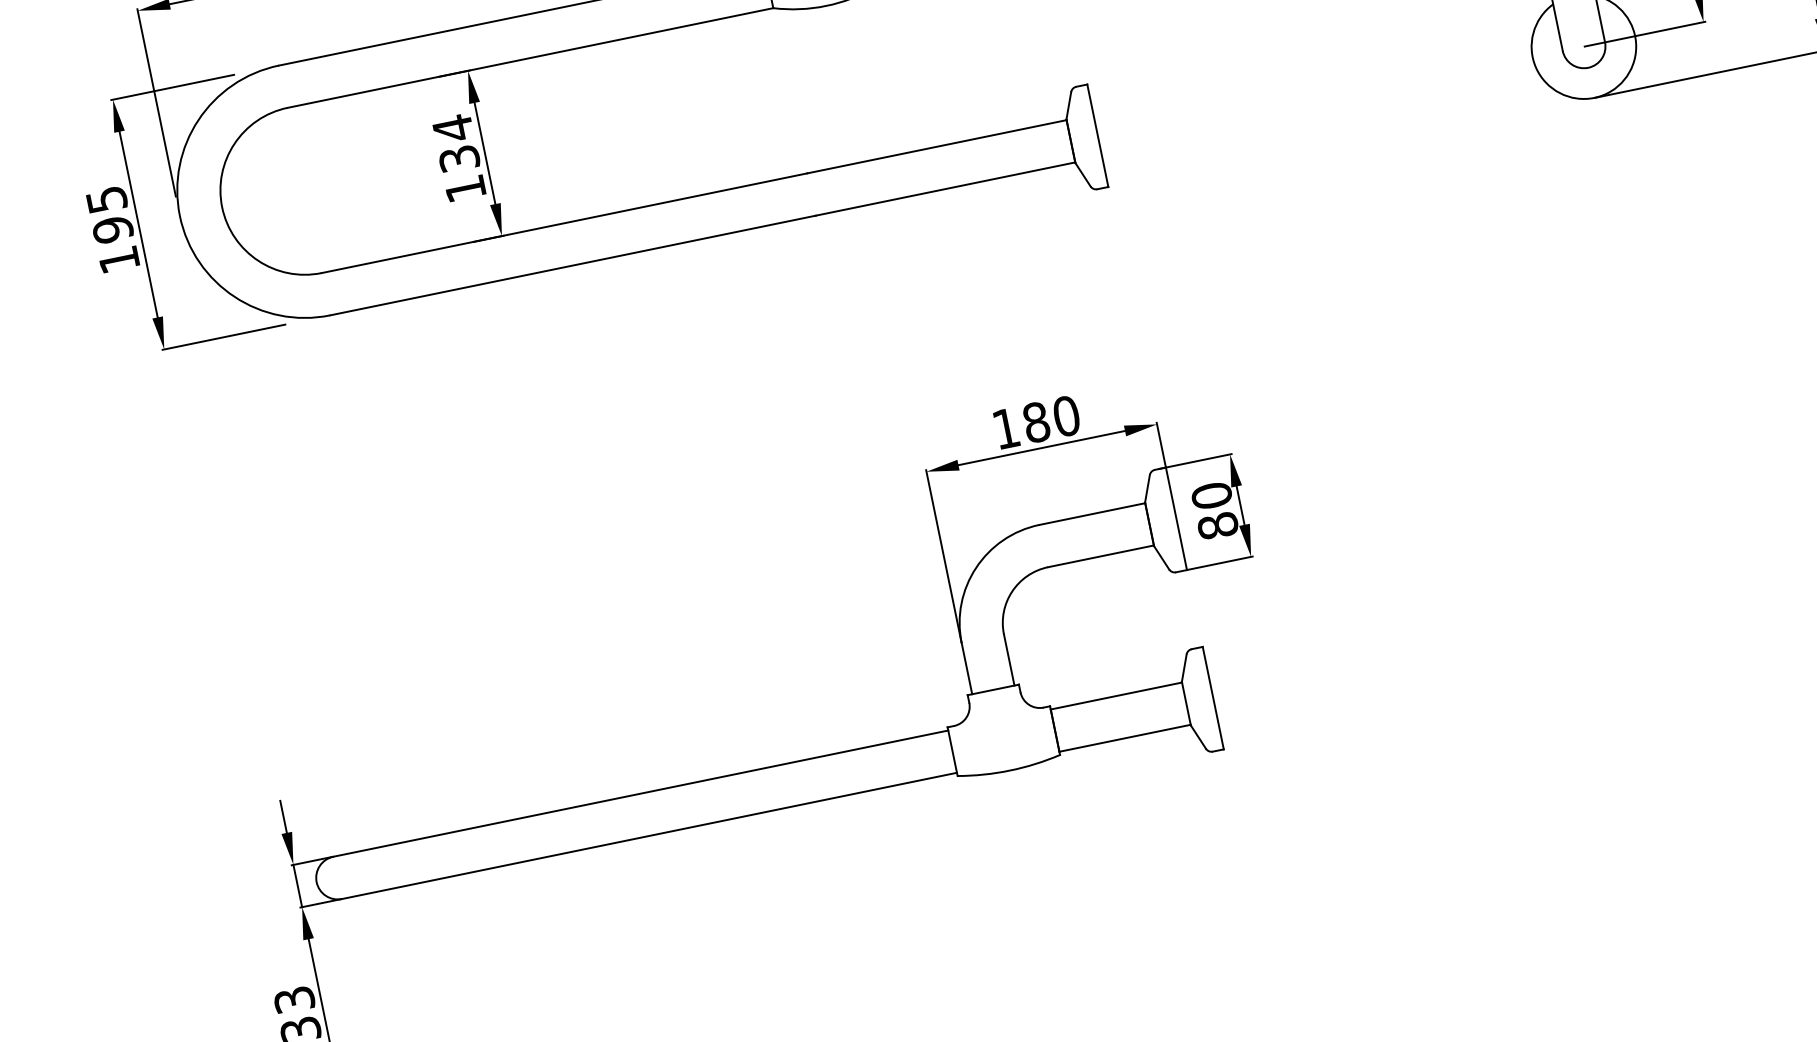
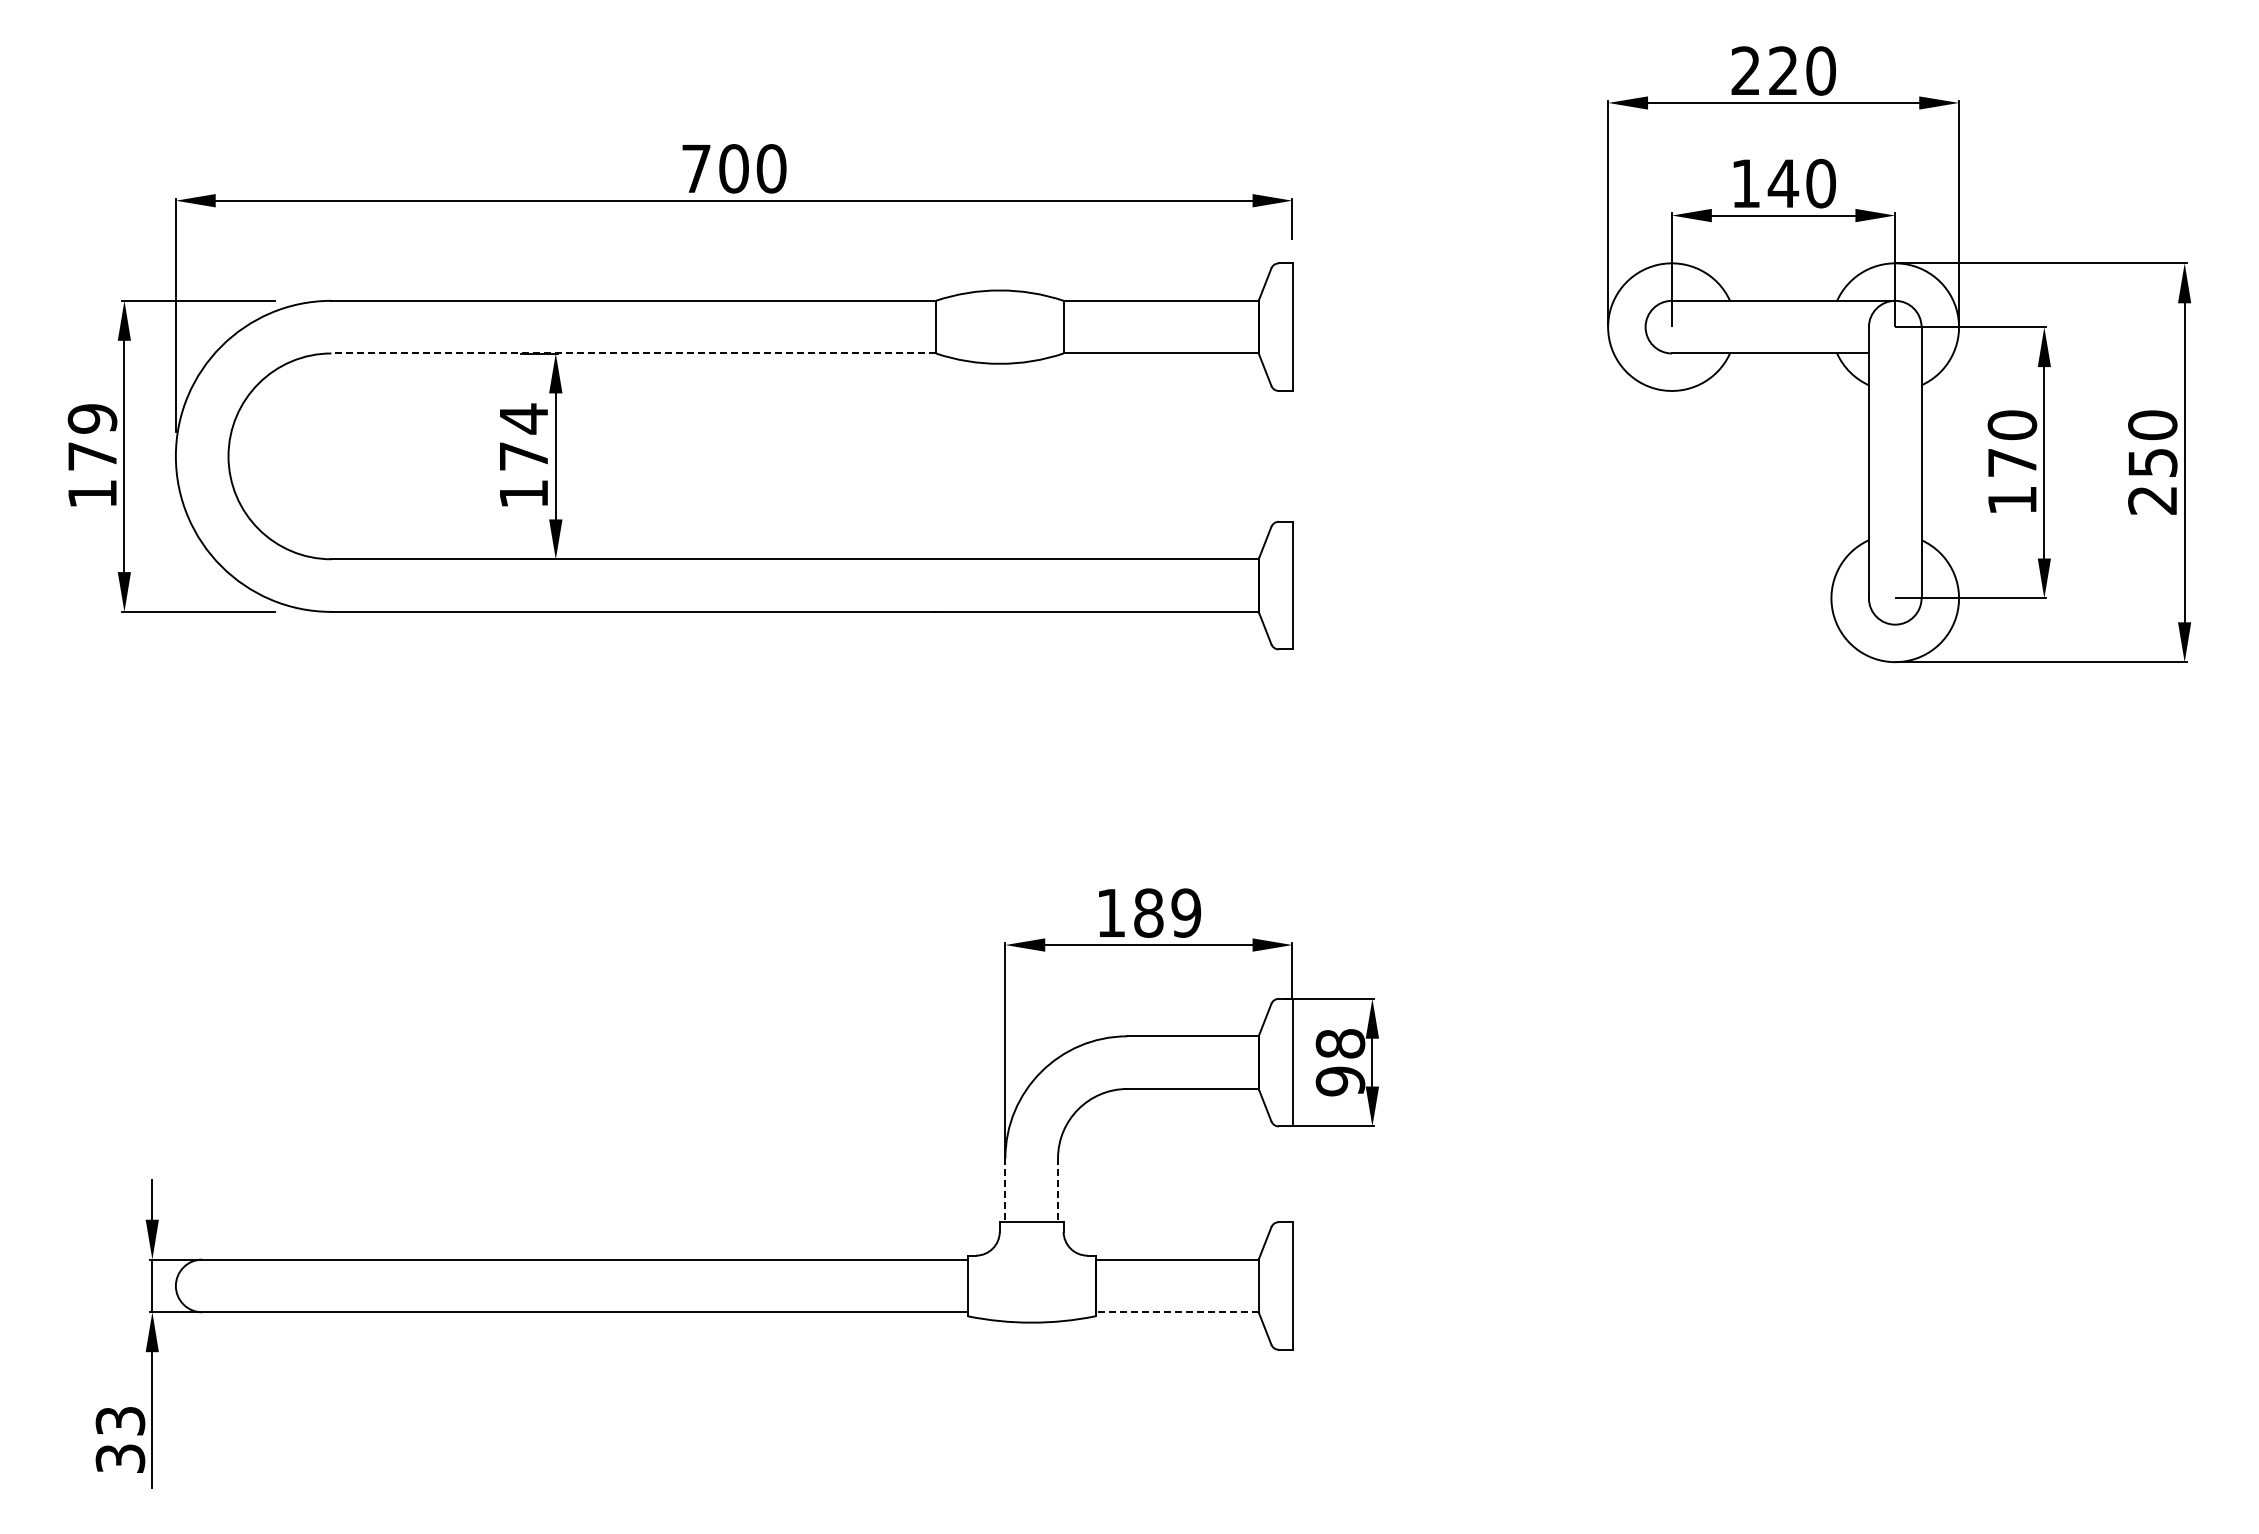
line: (530, 58) -> (633, 353), solid -> dashed
text: (459, 158) -> (523, 456), 134 -> 174
text: (109, 214) -> (92, 437), 195 -> 179
text: (1066, 415) -> (1186, 912), 180 -> 189
text: (1214, 510) -> (1340, 1062), 80 -> 98
line: (1009, 660) -> (1058, 1190), solid -> dashed
line: (967, 668) -> (1005, 1190), solid -> dashed
line: (1125, 738) -> (1177, 1312), solid -> dashed

